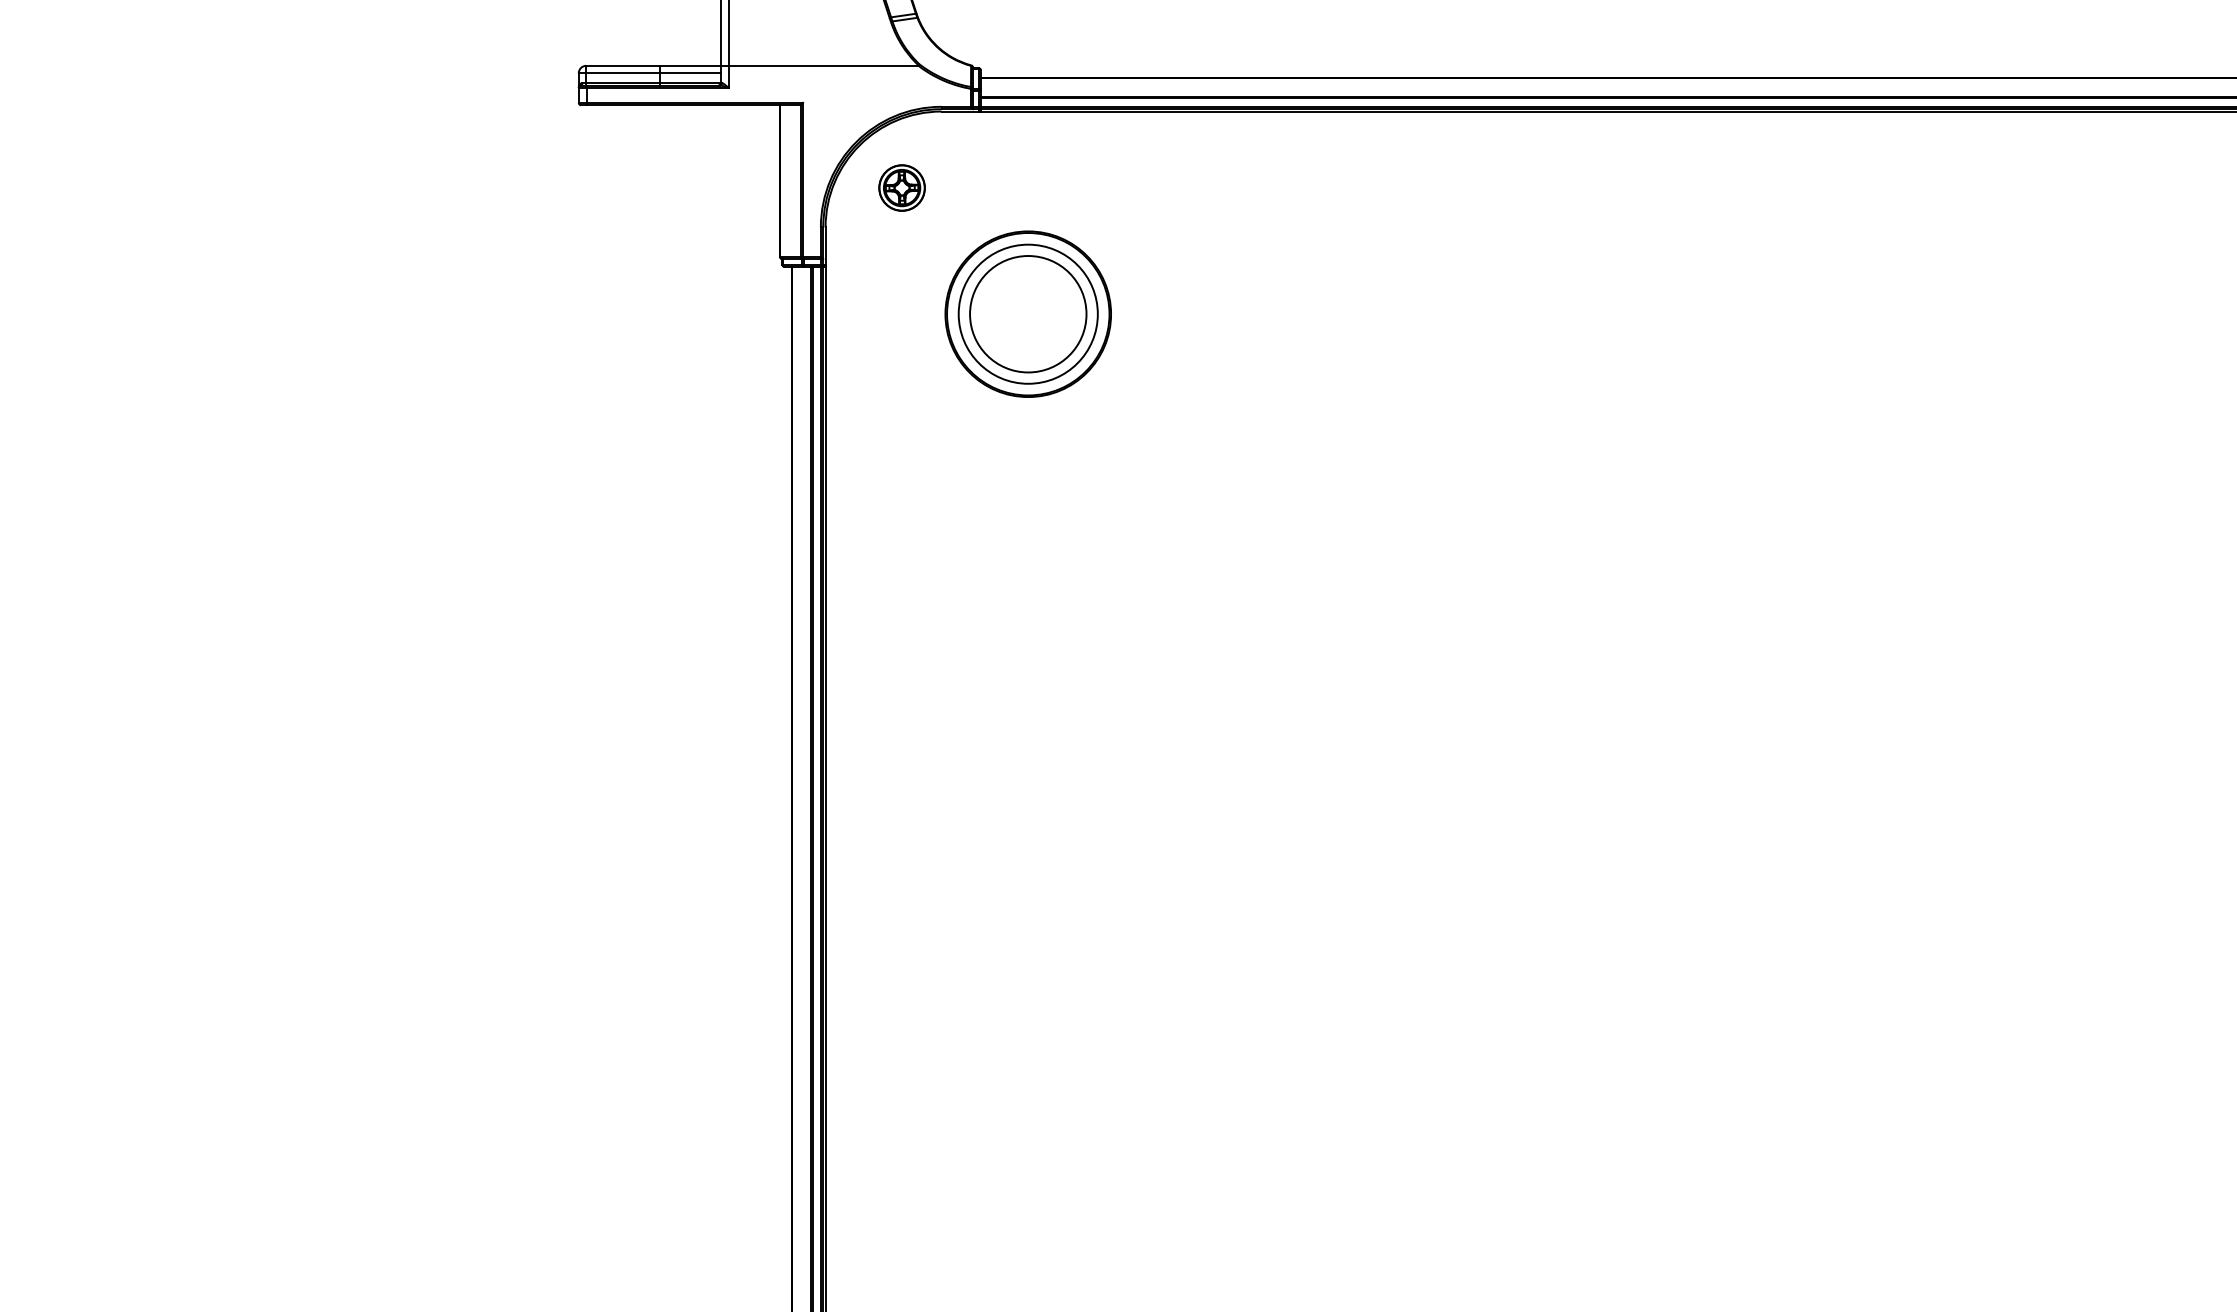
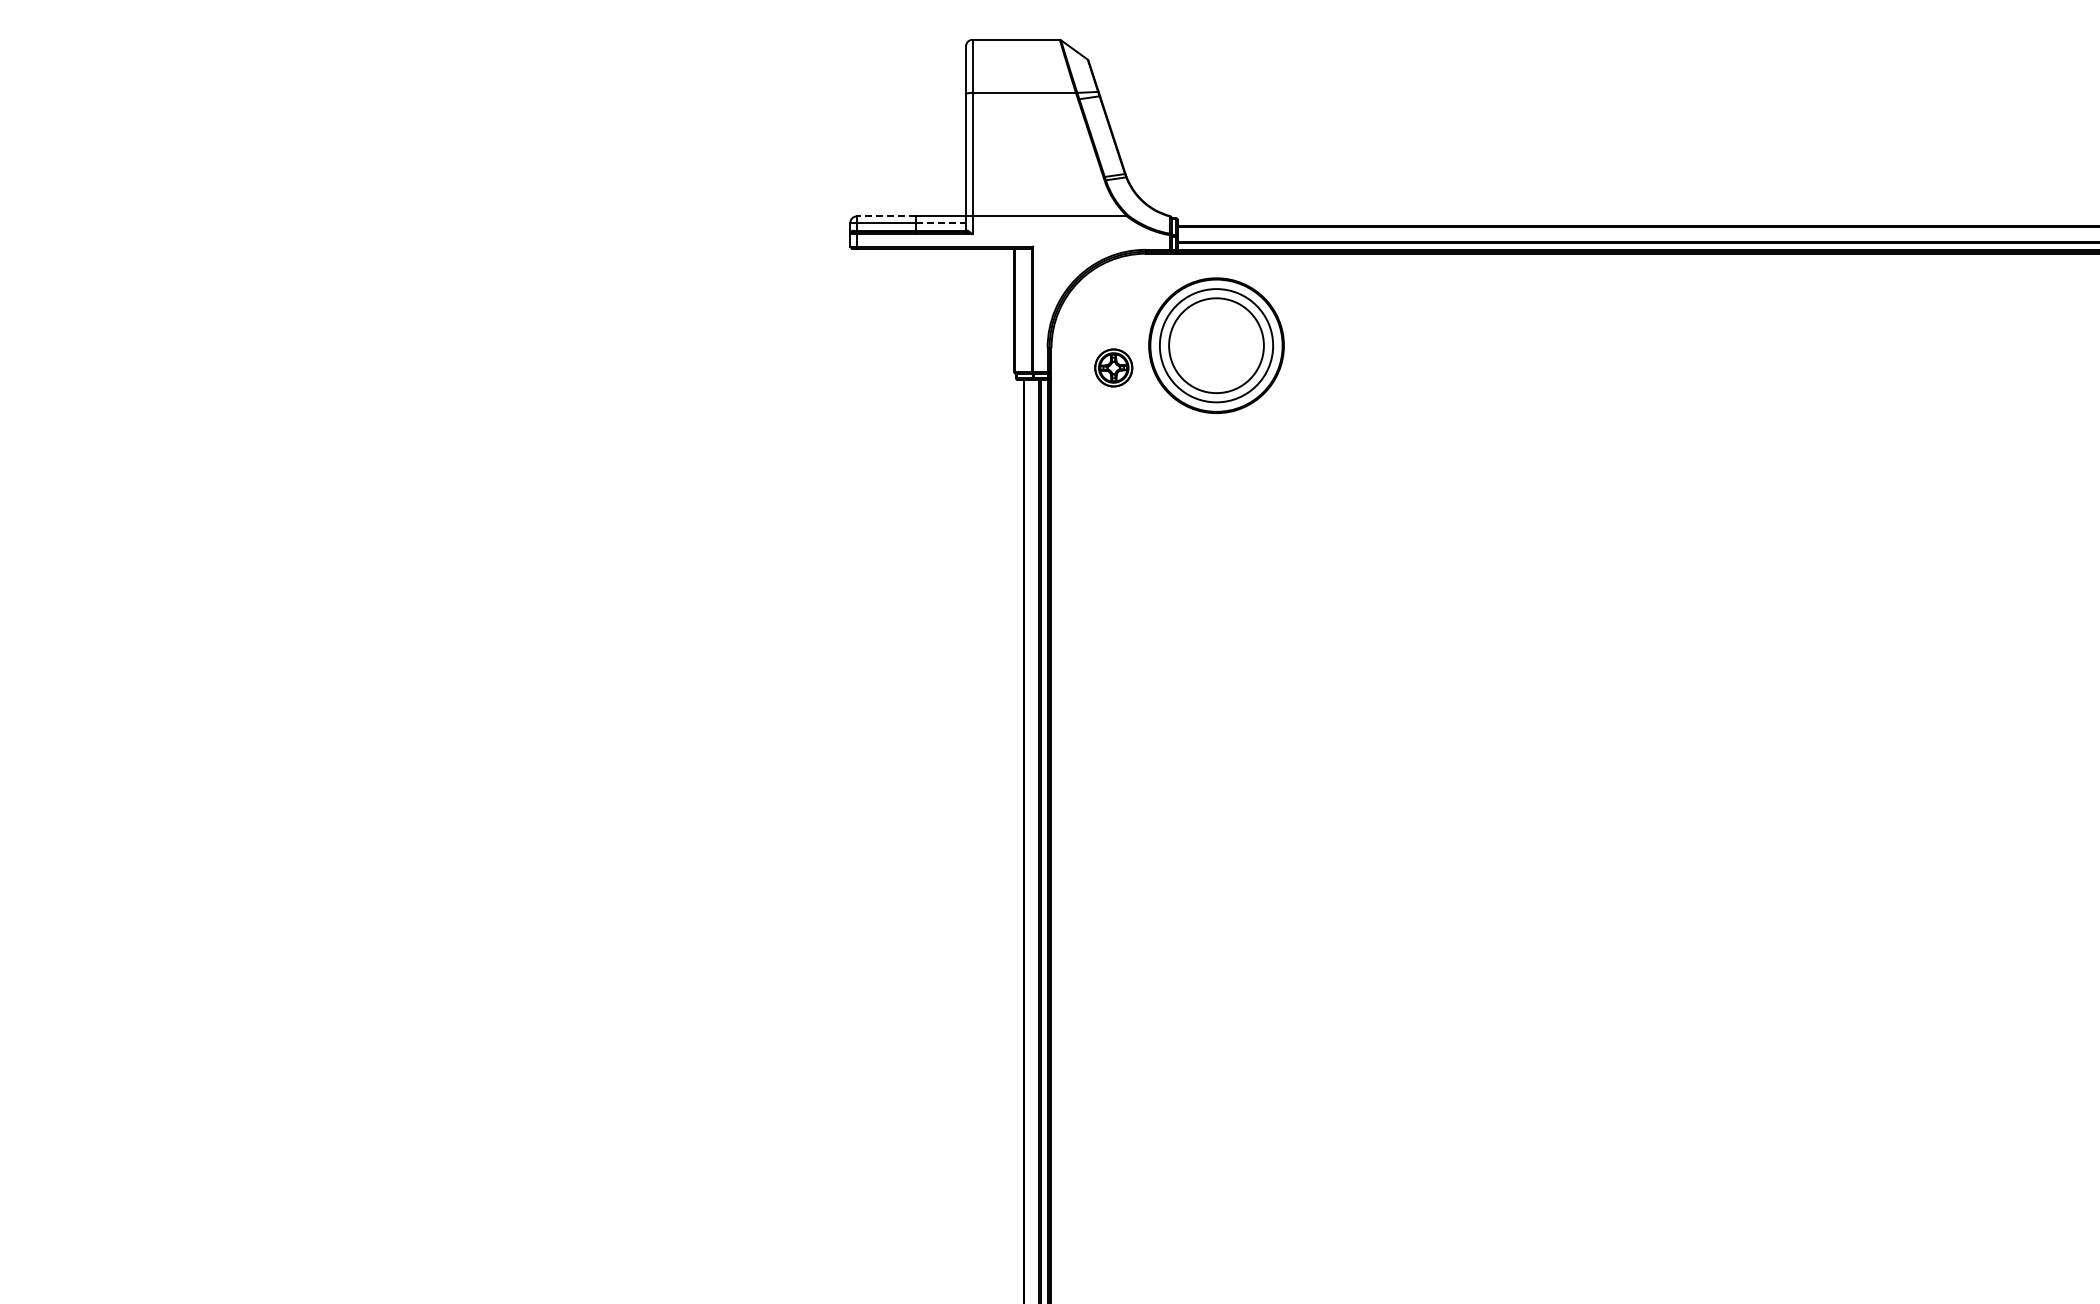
line: (622, 65) -> (886, 216), solid -> dashed
line: (690, 73) -> (941, 222), solid -> dashed
part: (901, 187) -> (1113, 367), moved
part: (1028, 313) -> (1216, 345), moved

